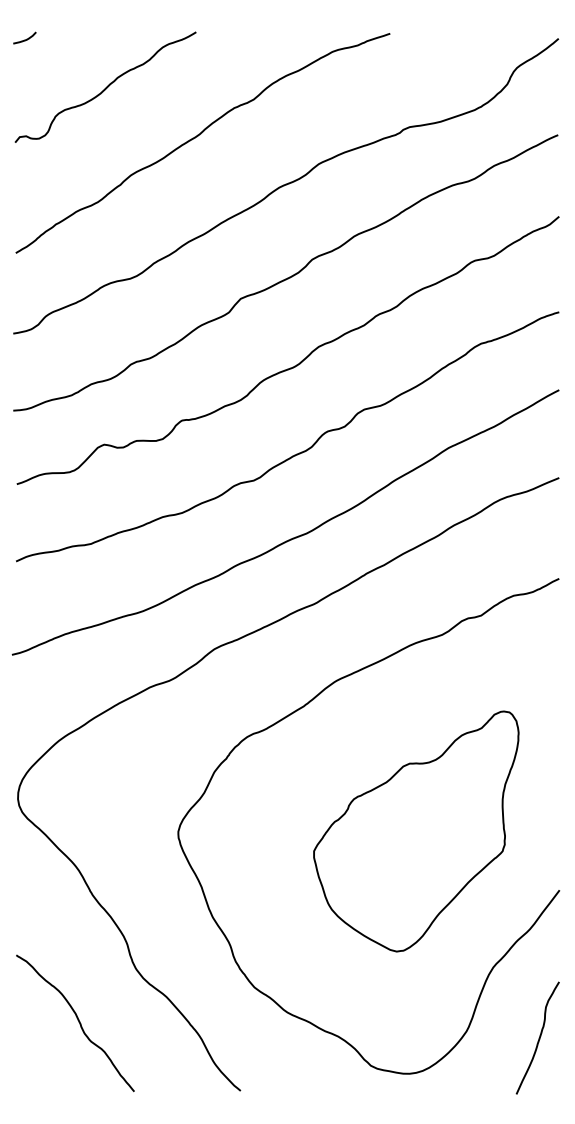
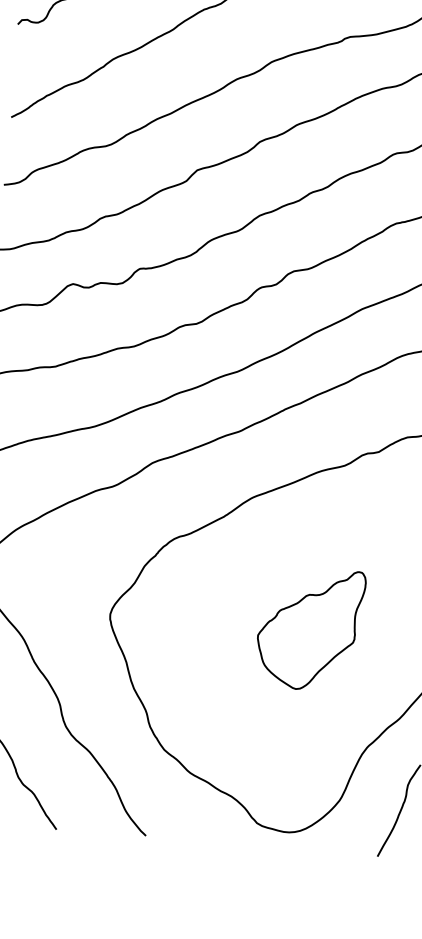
part: (416, 831) -> (310, 629), size x0.6

